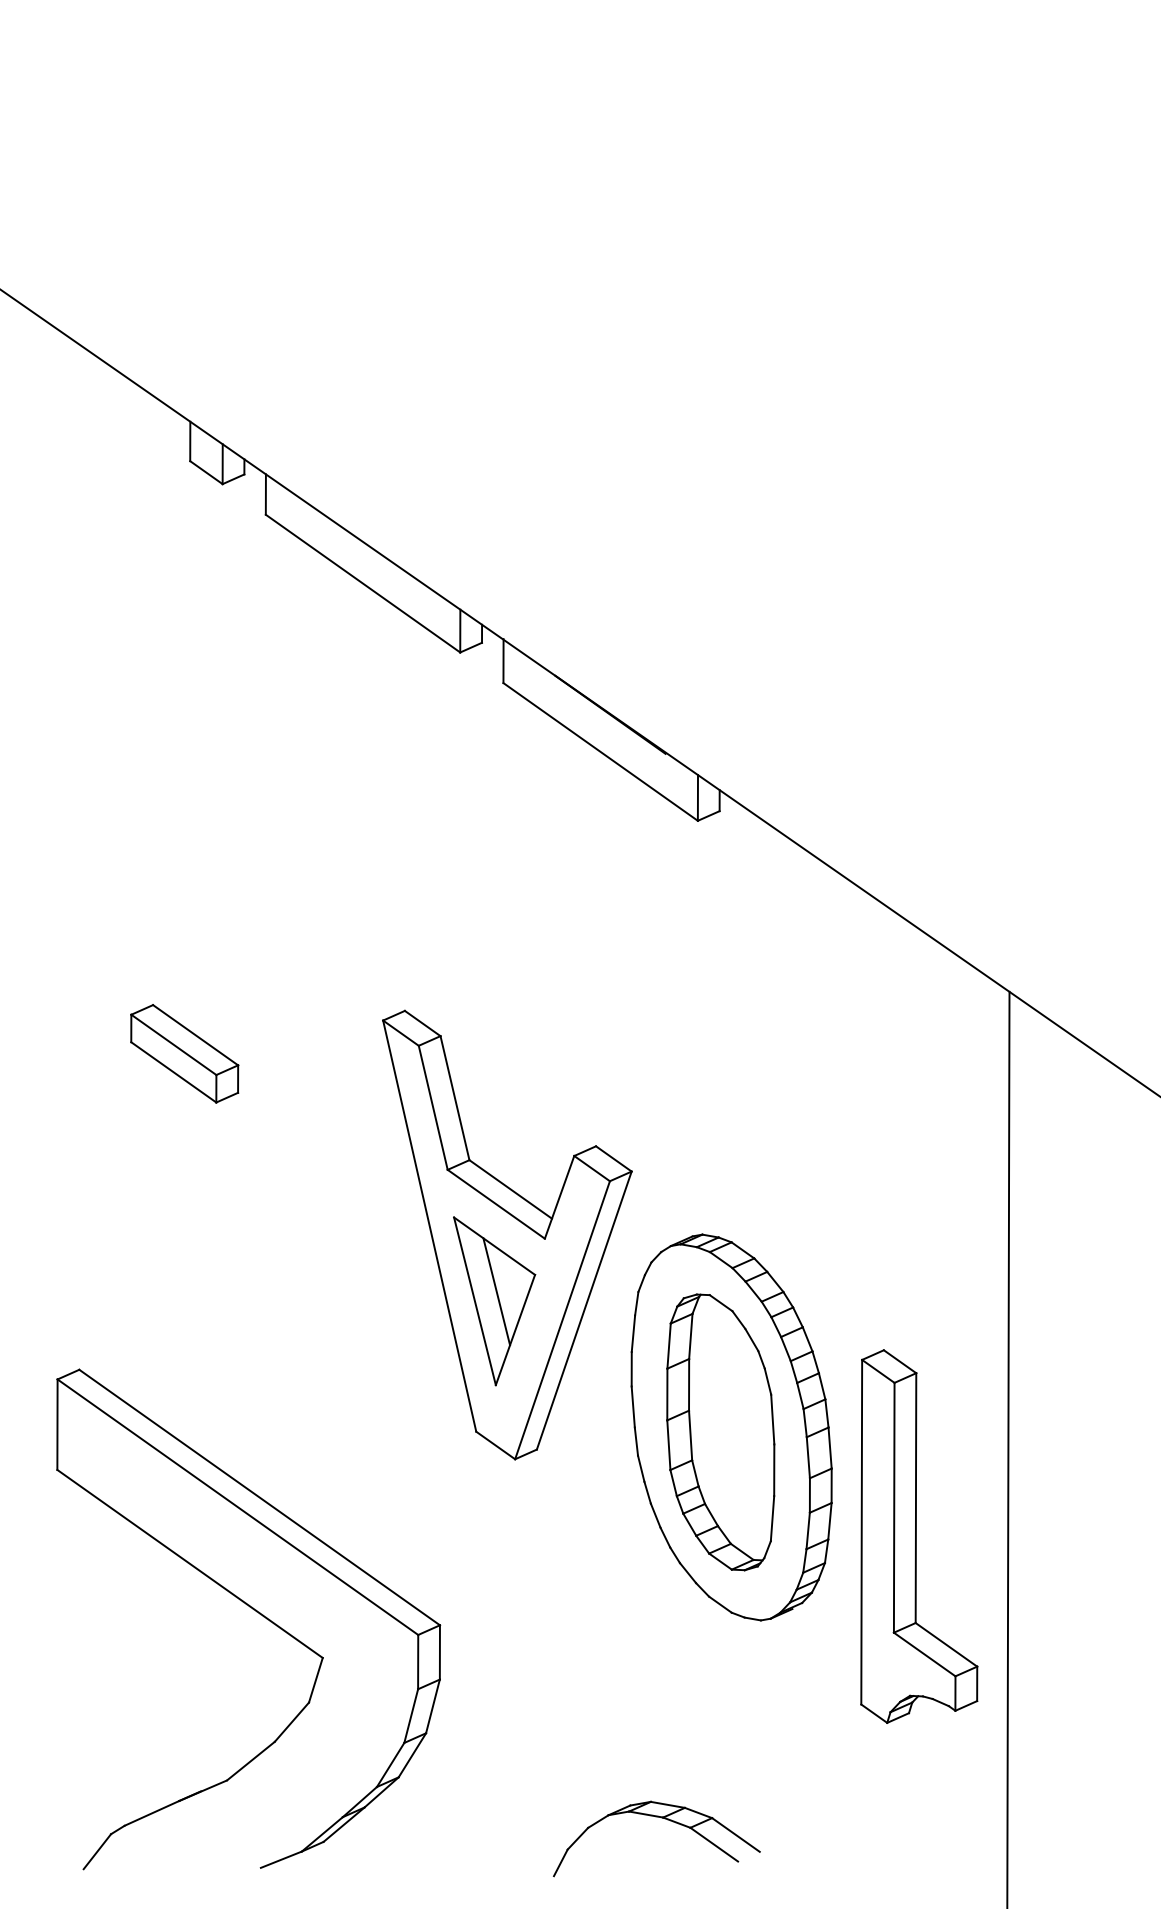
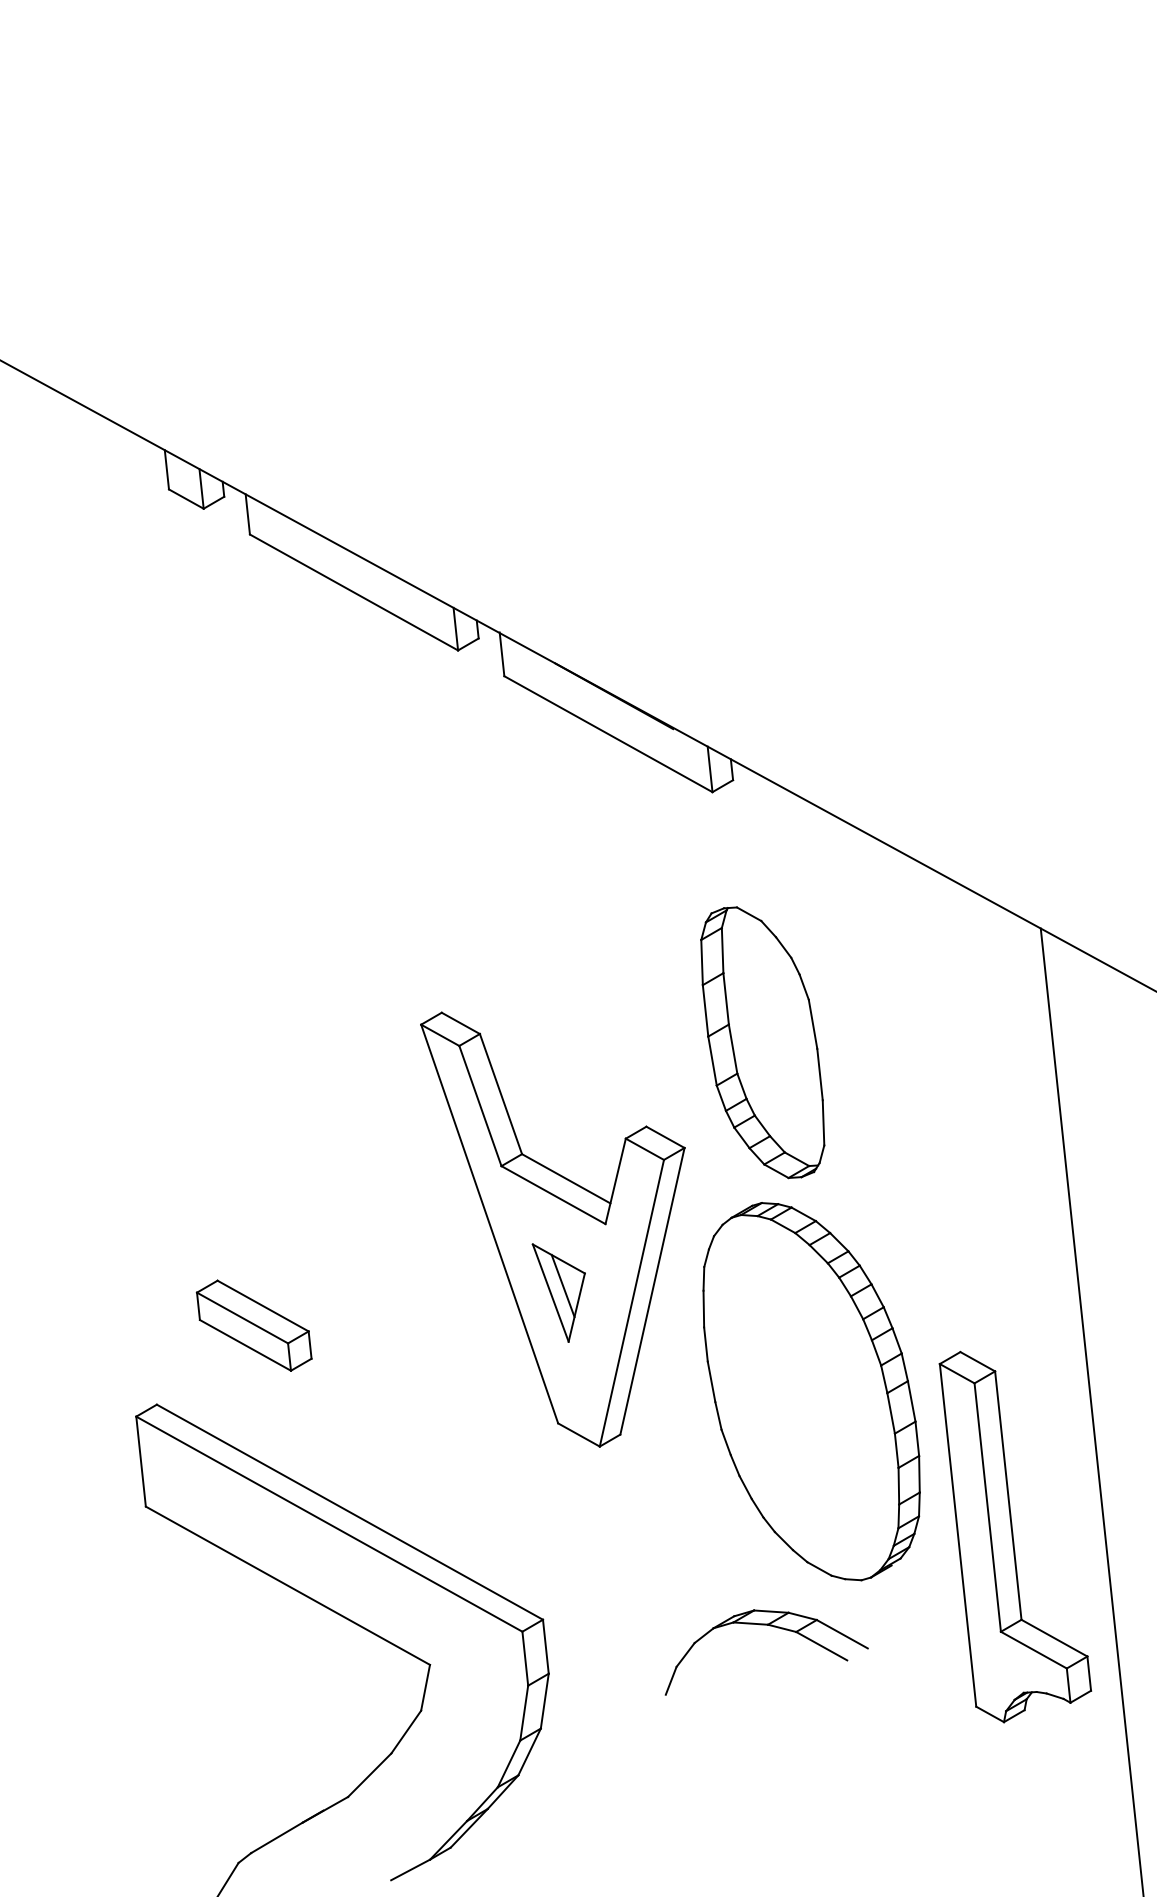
part: (184, 1053) -> (254, 1325), moved
part: (494, 1301) -> (562, 1291), size x0.6
part: (720, 1432) -> (762, 1042), moved
part: (919, 1536) -> (1015, 1533), moved
part: (661, 1818) -> (766, 1625), moved

